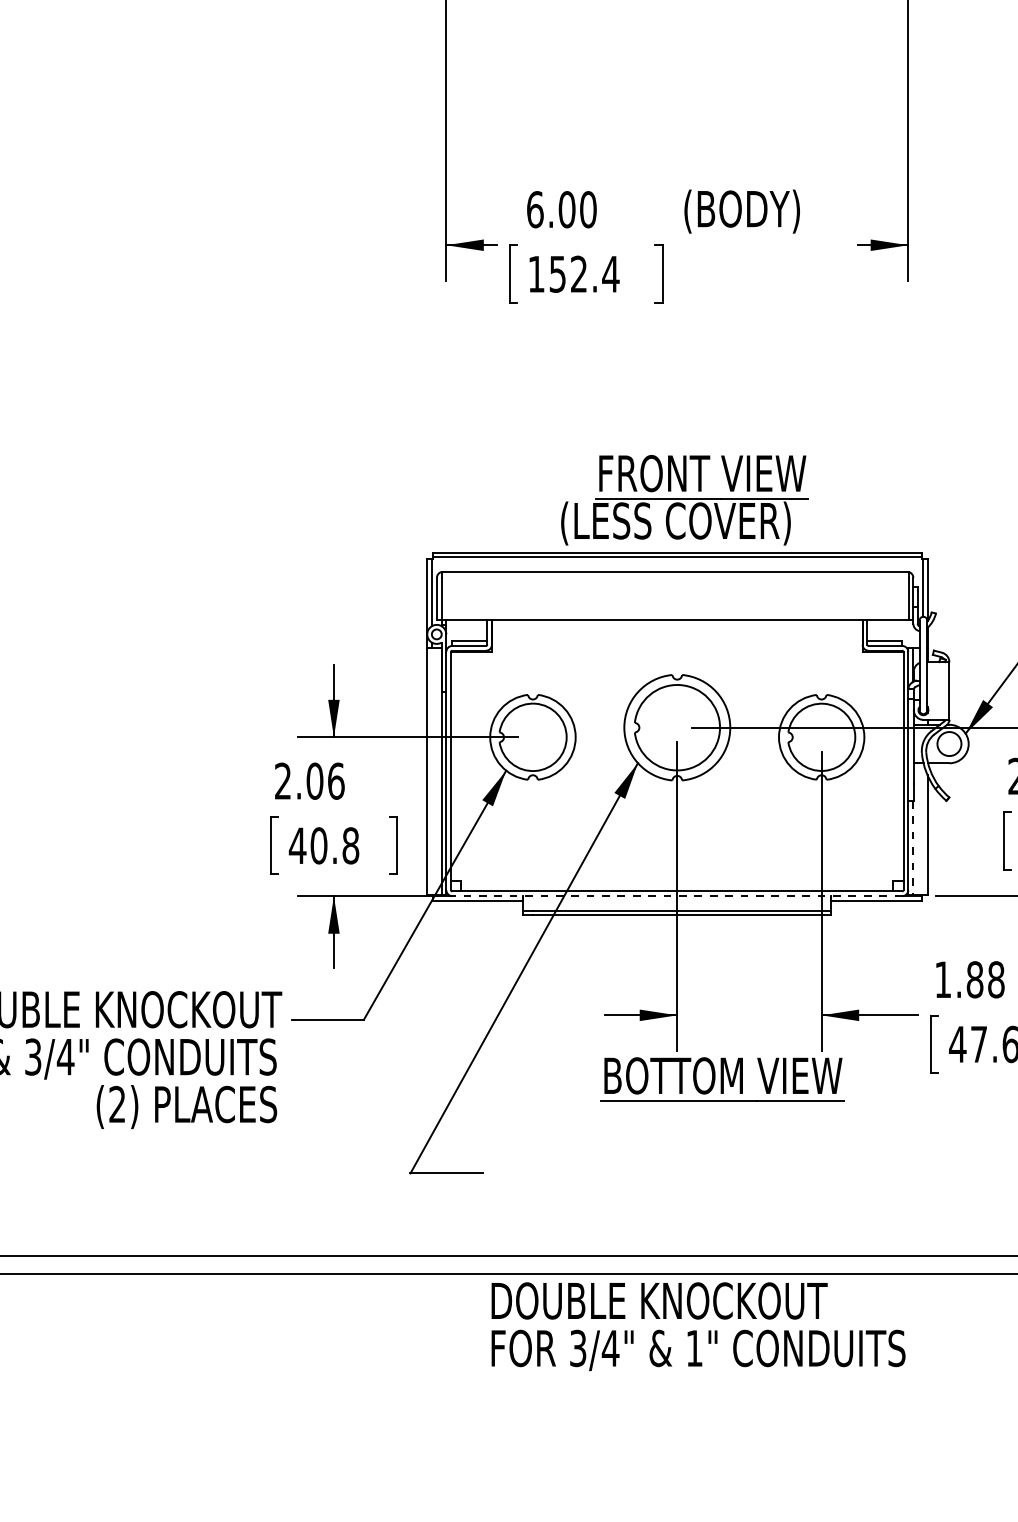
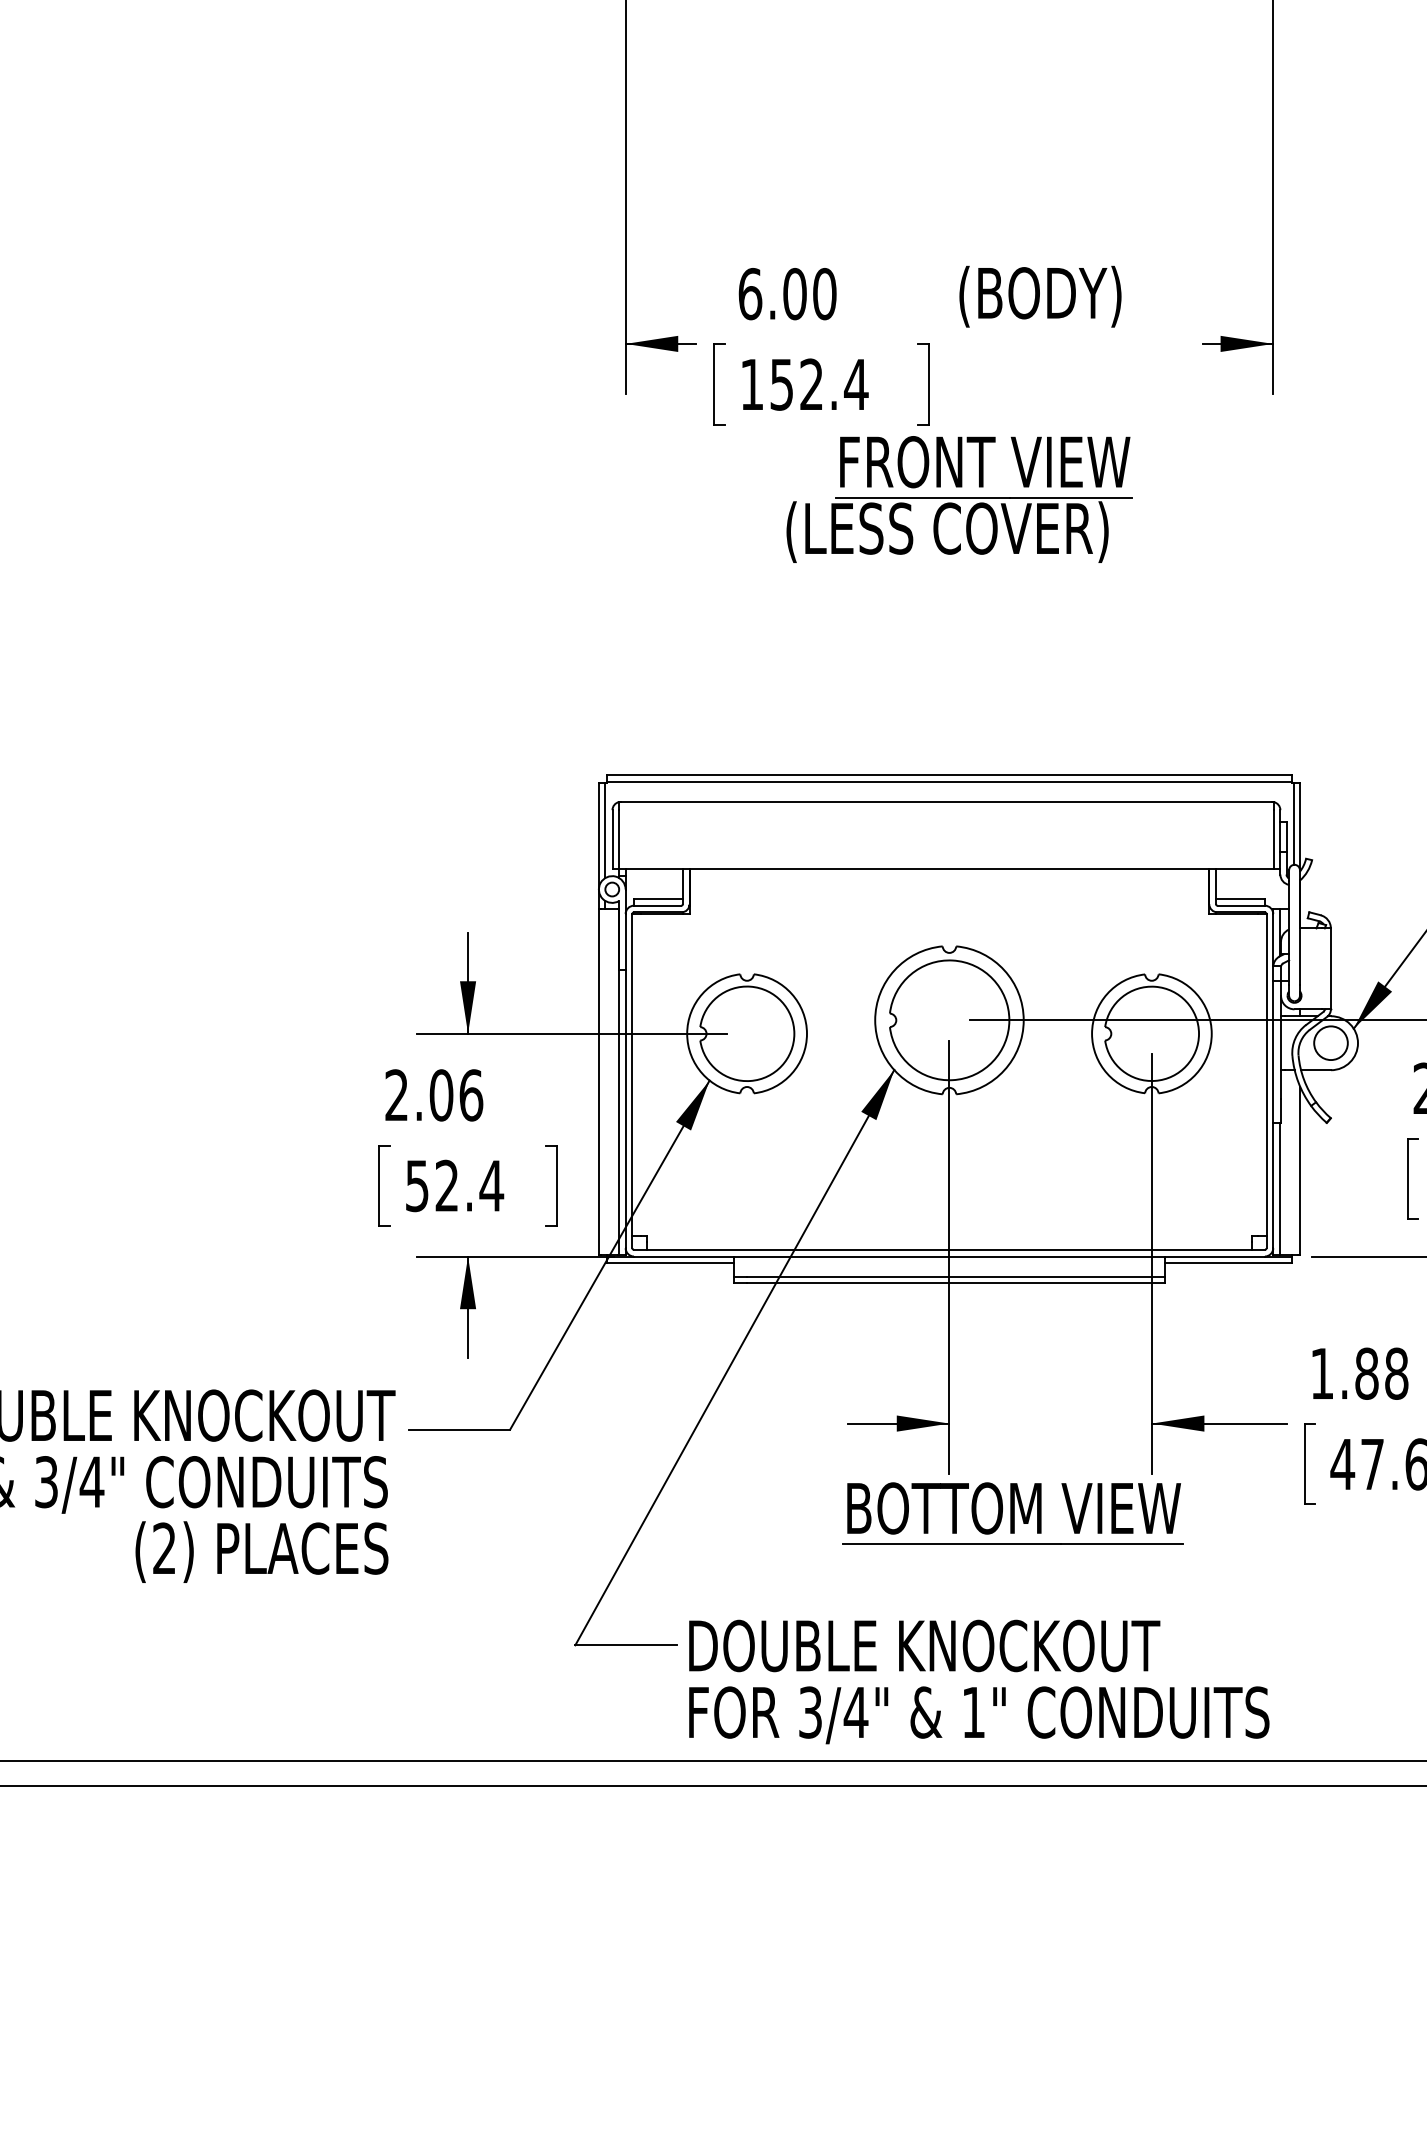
part: (684, 500) -> (959, 499), moved
text: (323, 845) -> (453, 1185), 40.8 -> 52.4
line: (913, 848) -> (1280, 1189), dashed -> solid
line: (676, 896) -> (948, 1256), dashed -> solid
text: (698, 1326) -> (979, 1681), moved

